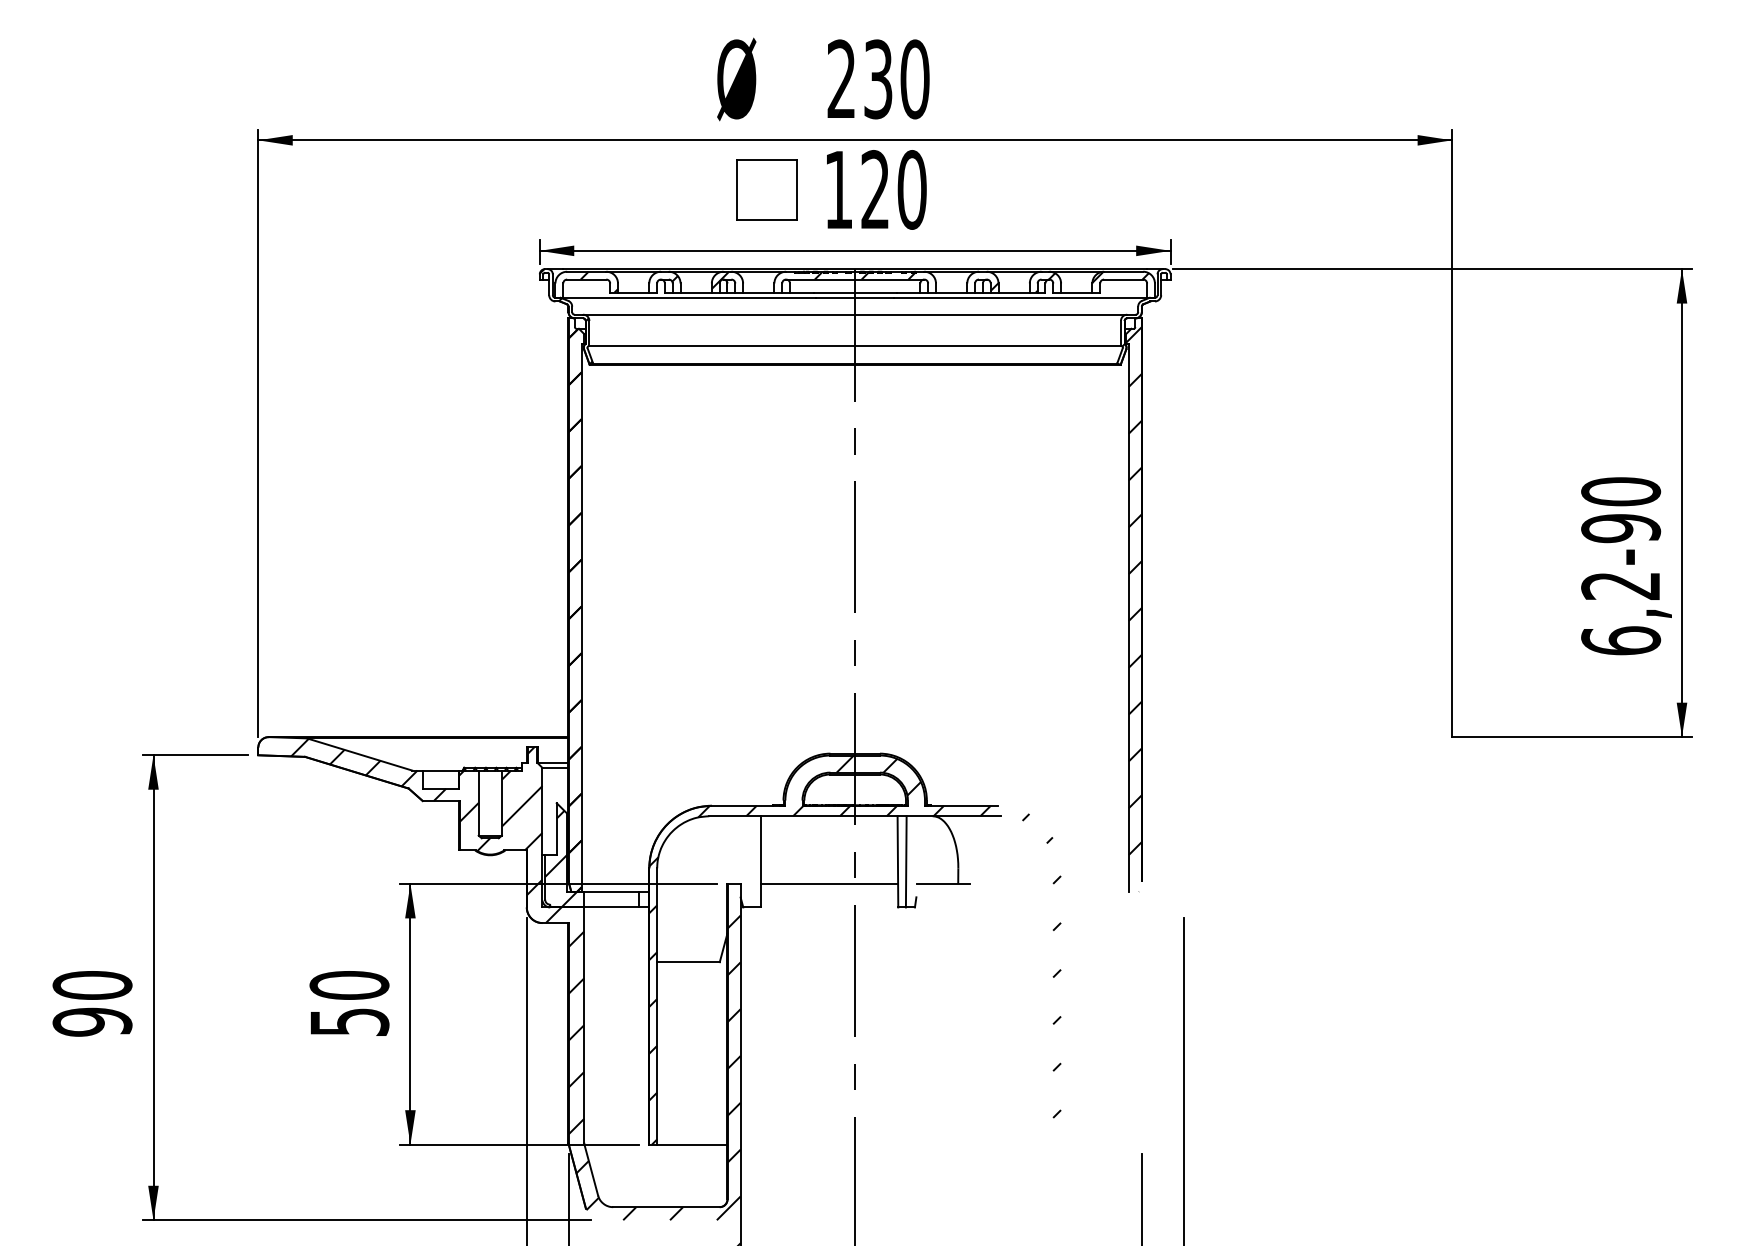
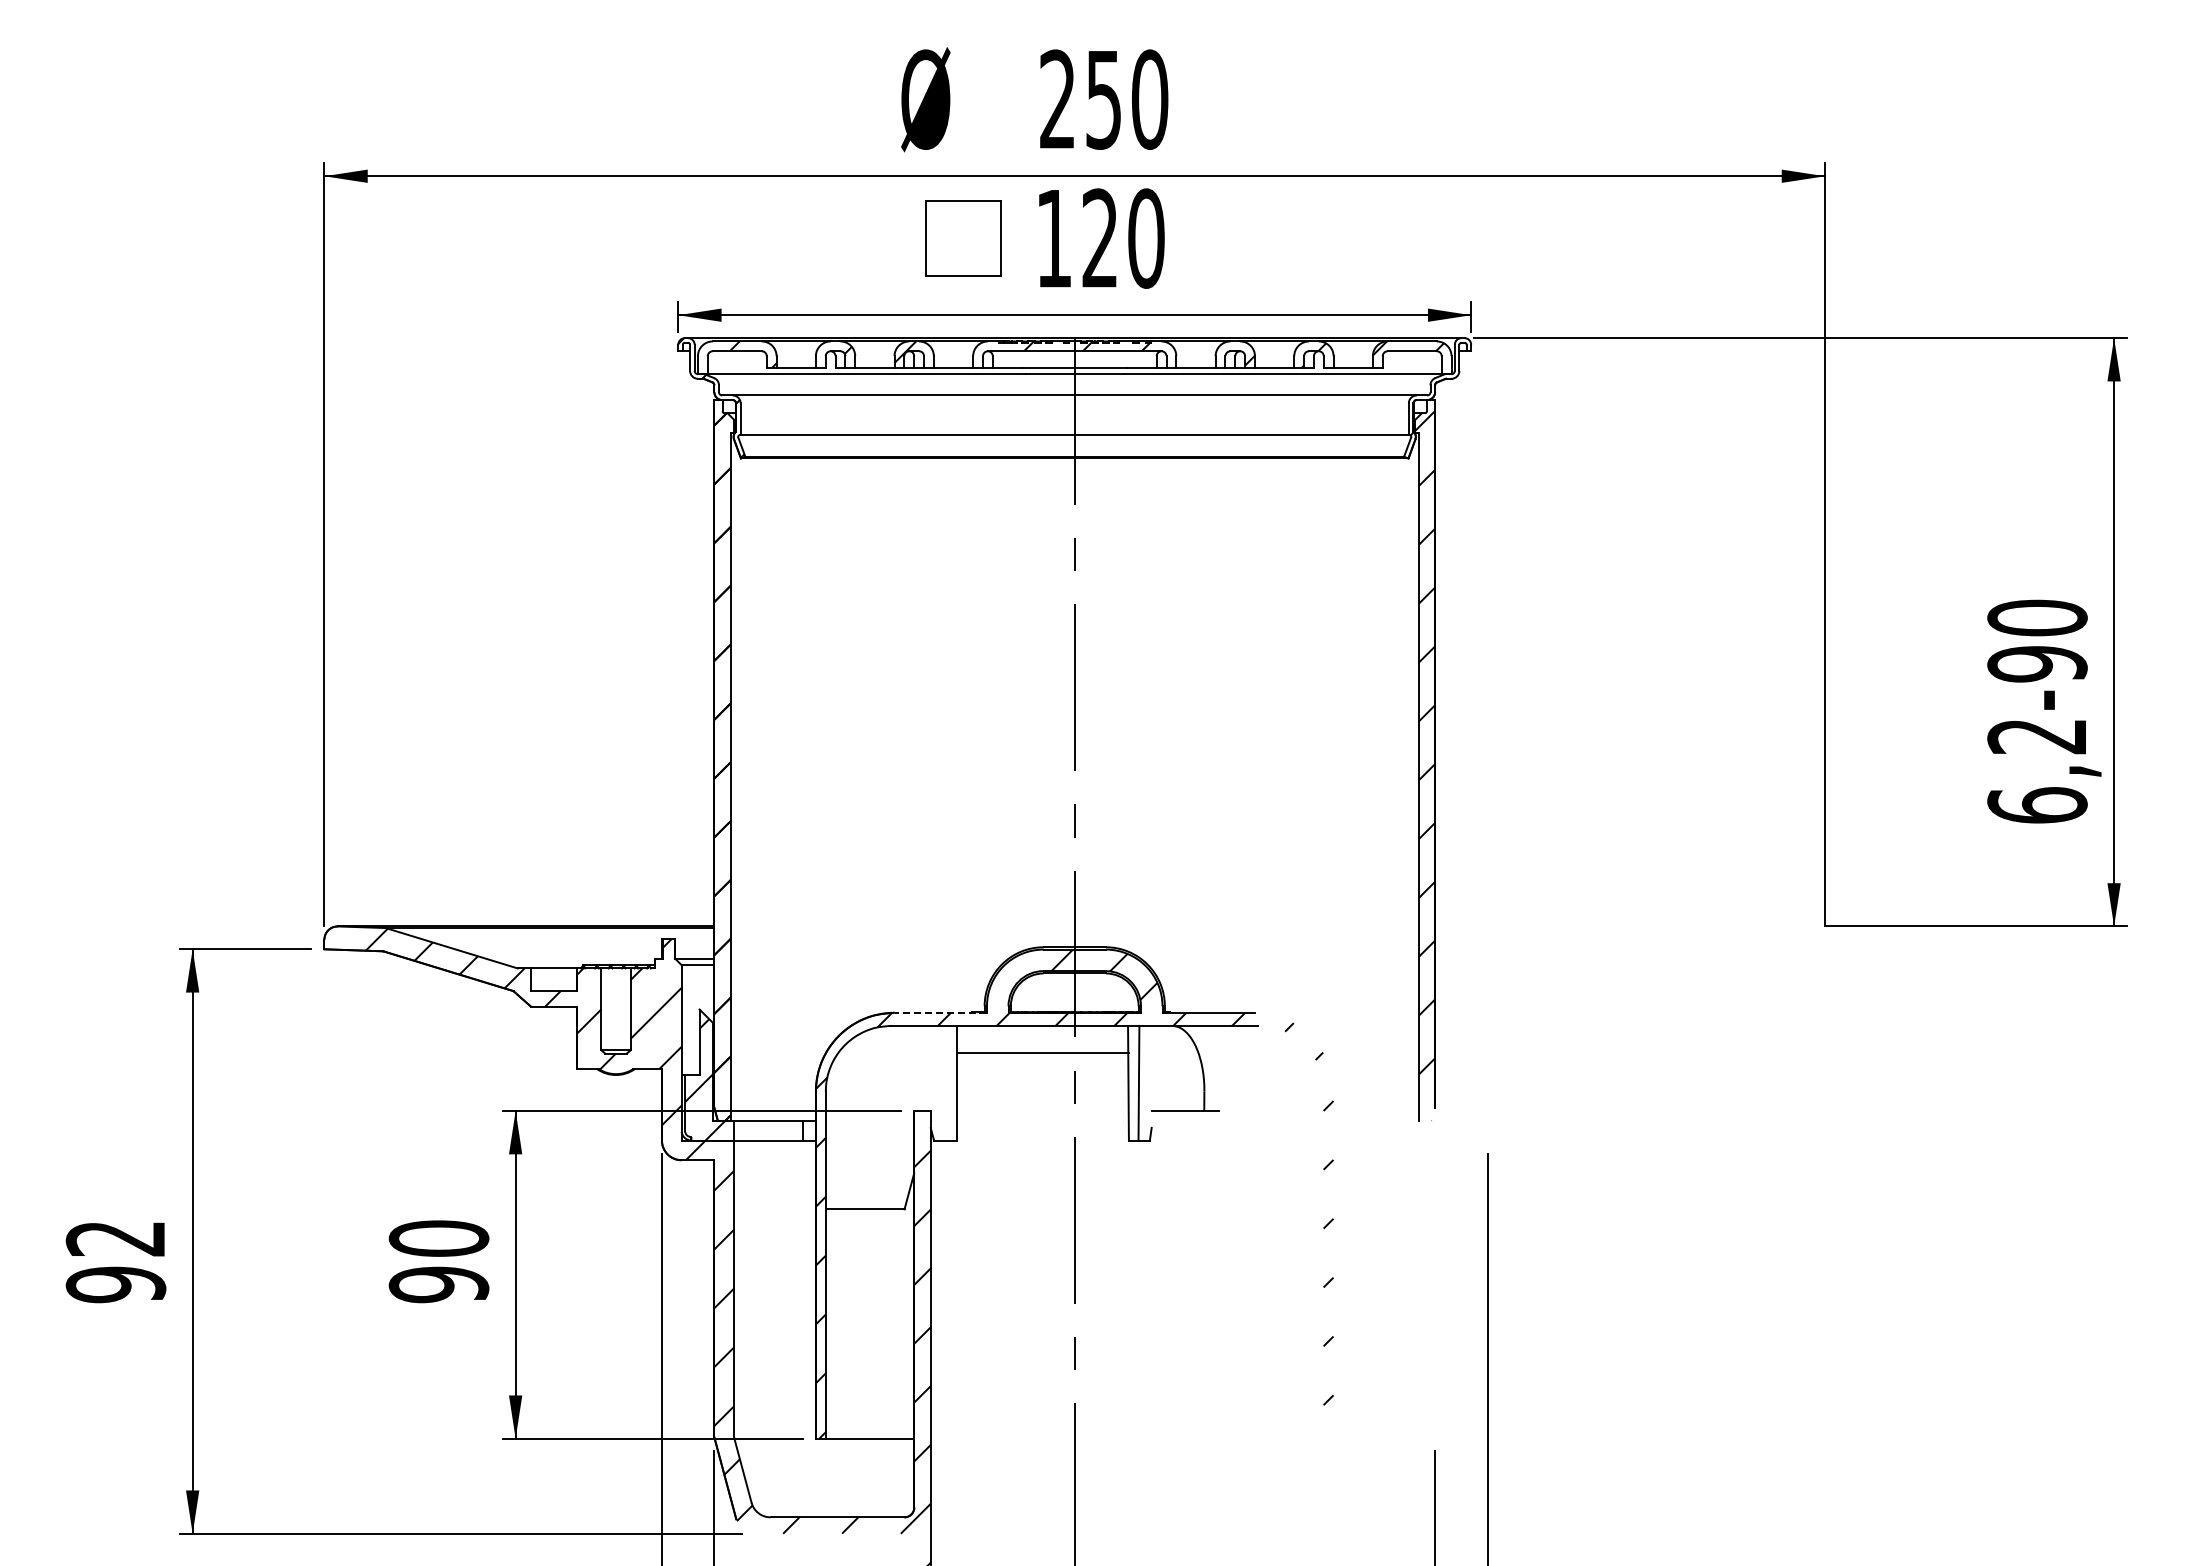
text: (878, 79) -> (1103, 99), 230 -> 250
line: (748, 805) -> (940, 1012), solid -> dashed
line: (829, 884) -> (1042, 1053), moved
text: (92, 985) -> (115, 1238), 90 -> 92
text: (349, 1021) -> (438, 1284), 50 -> 90

